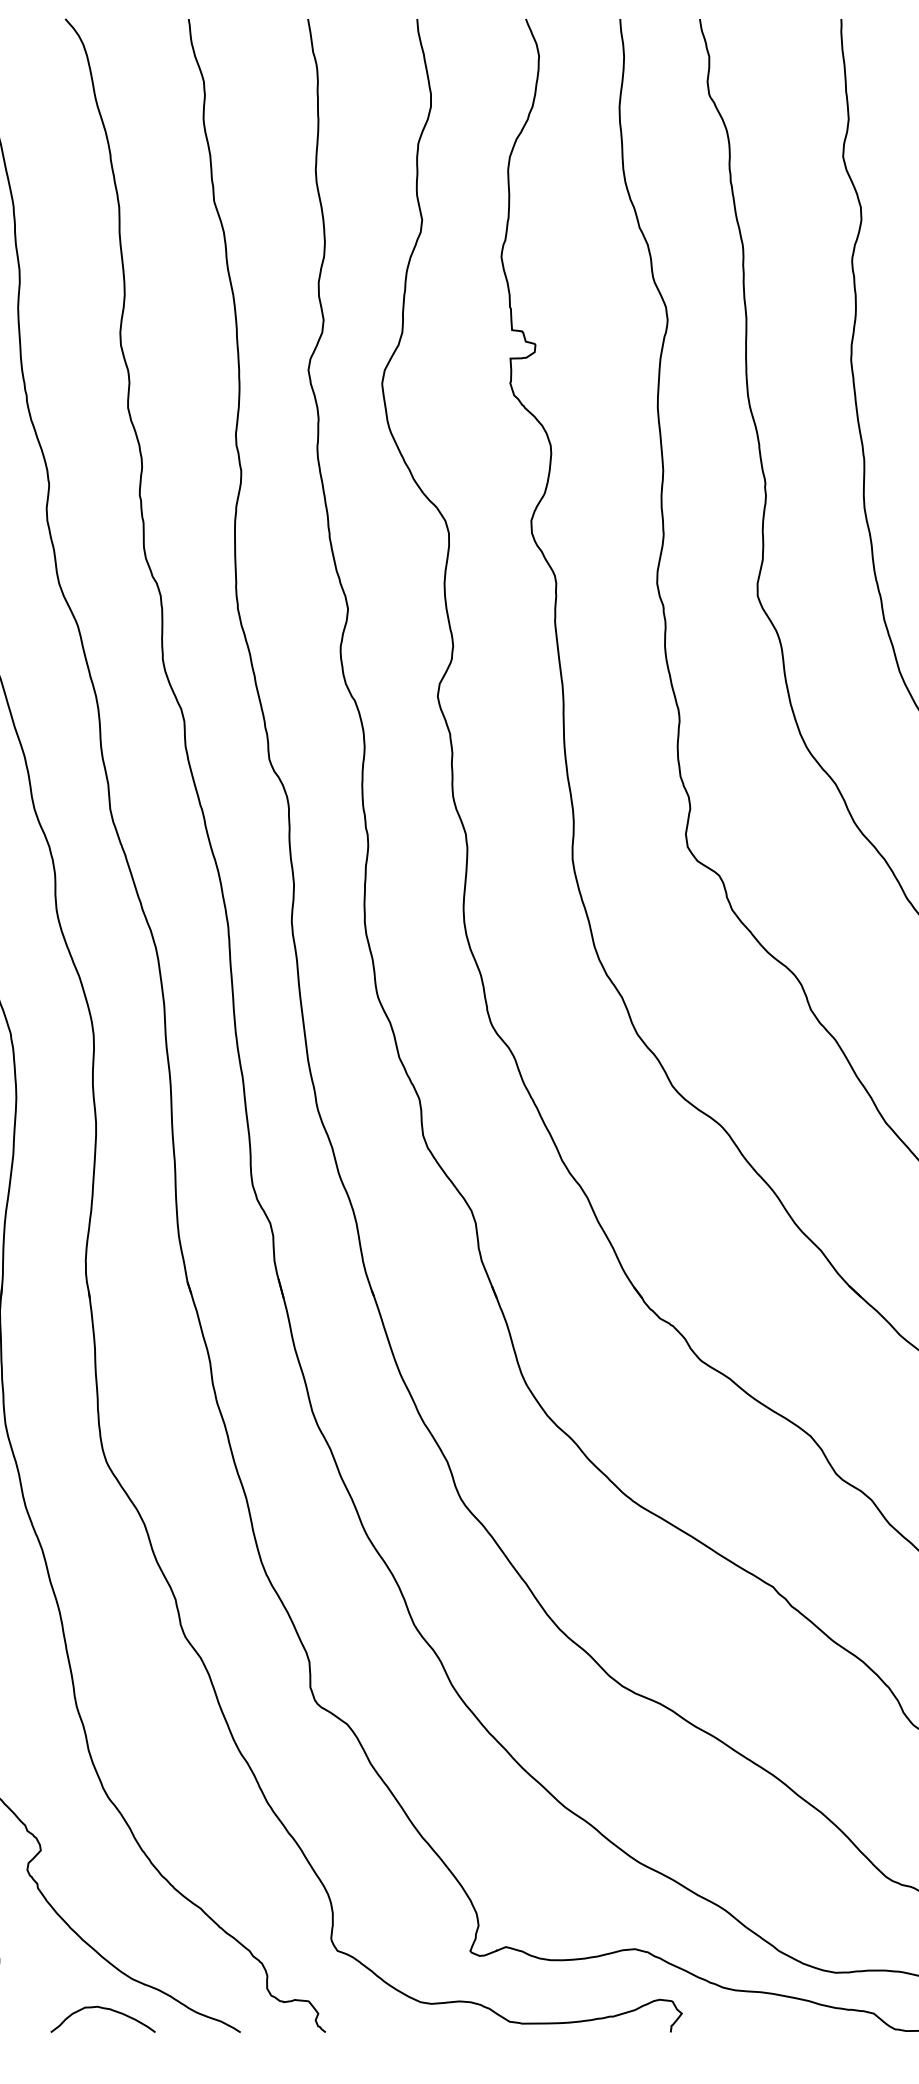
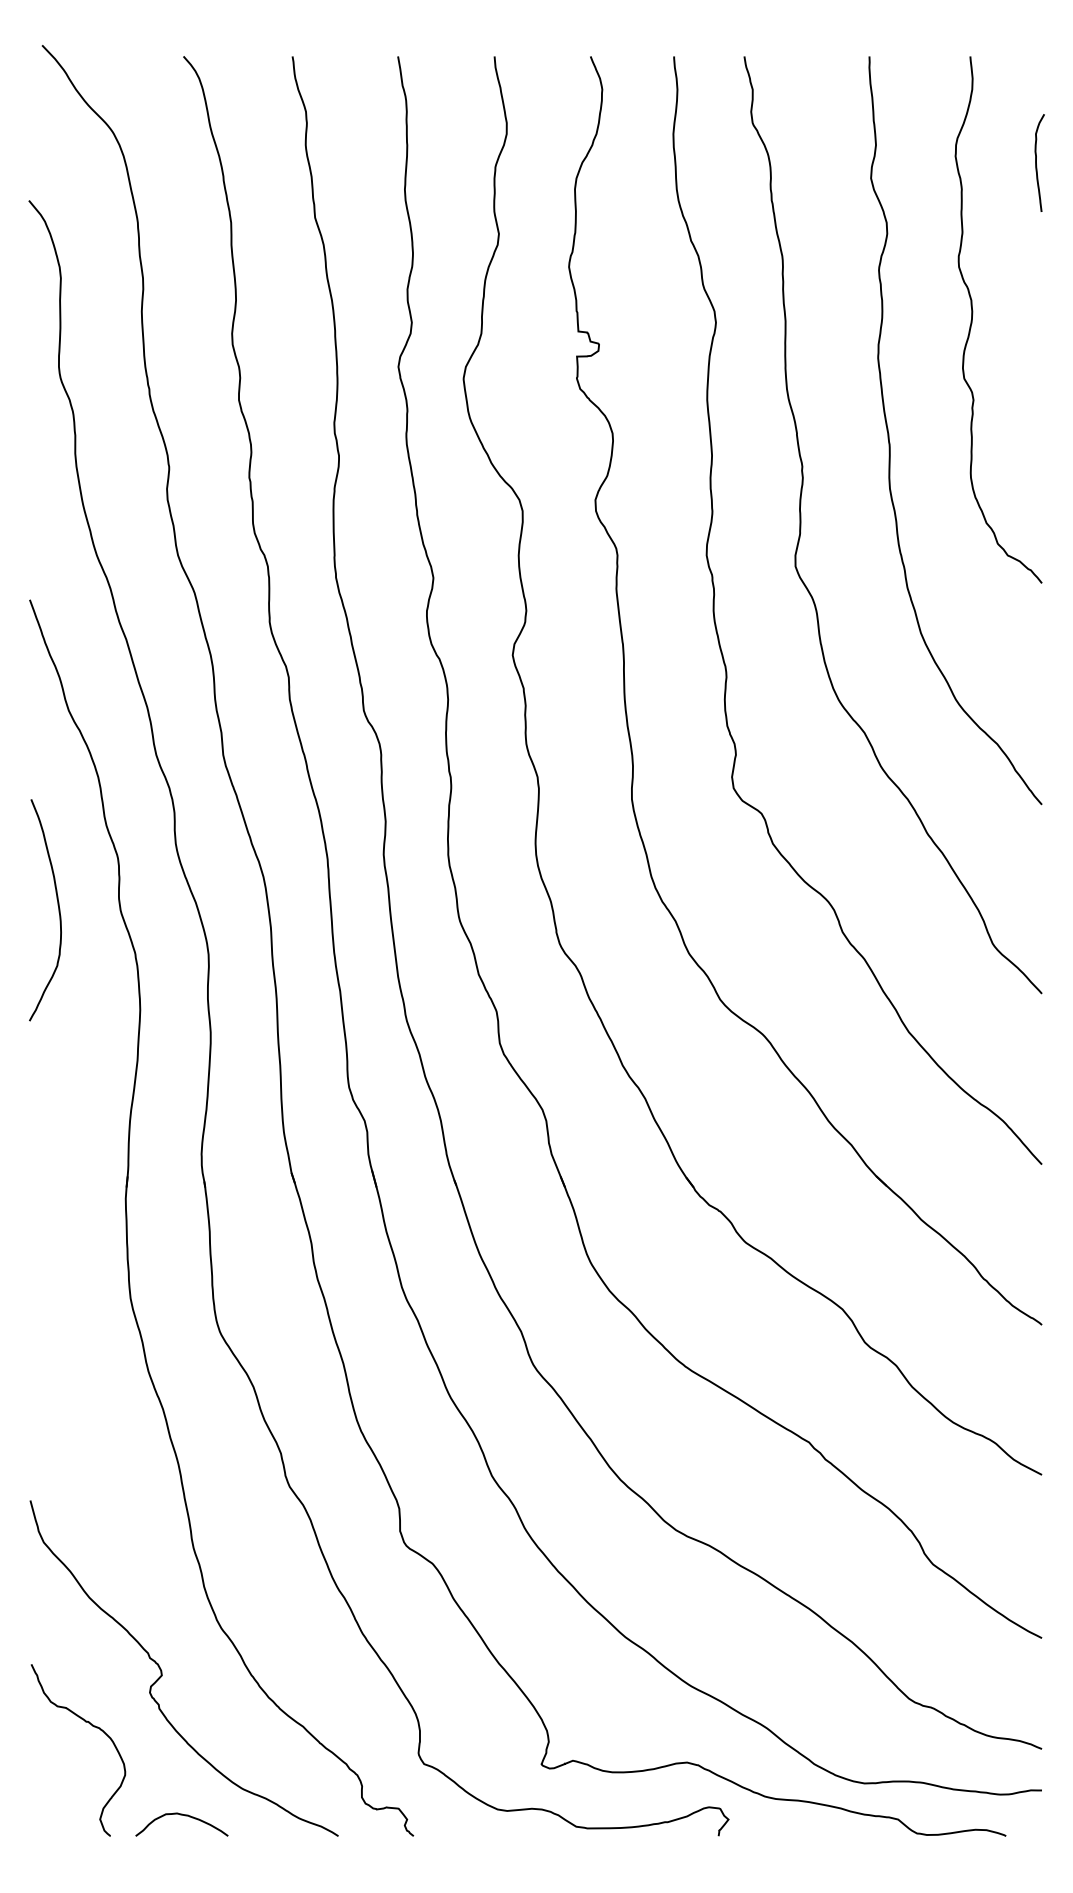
curve: (107, 2010) -> (185, 1816), moved

